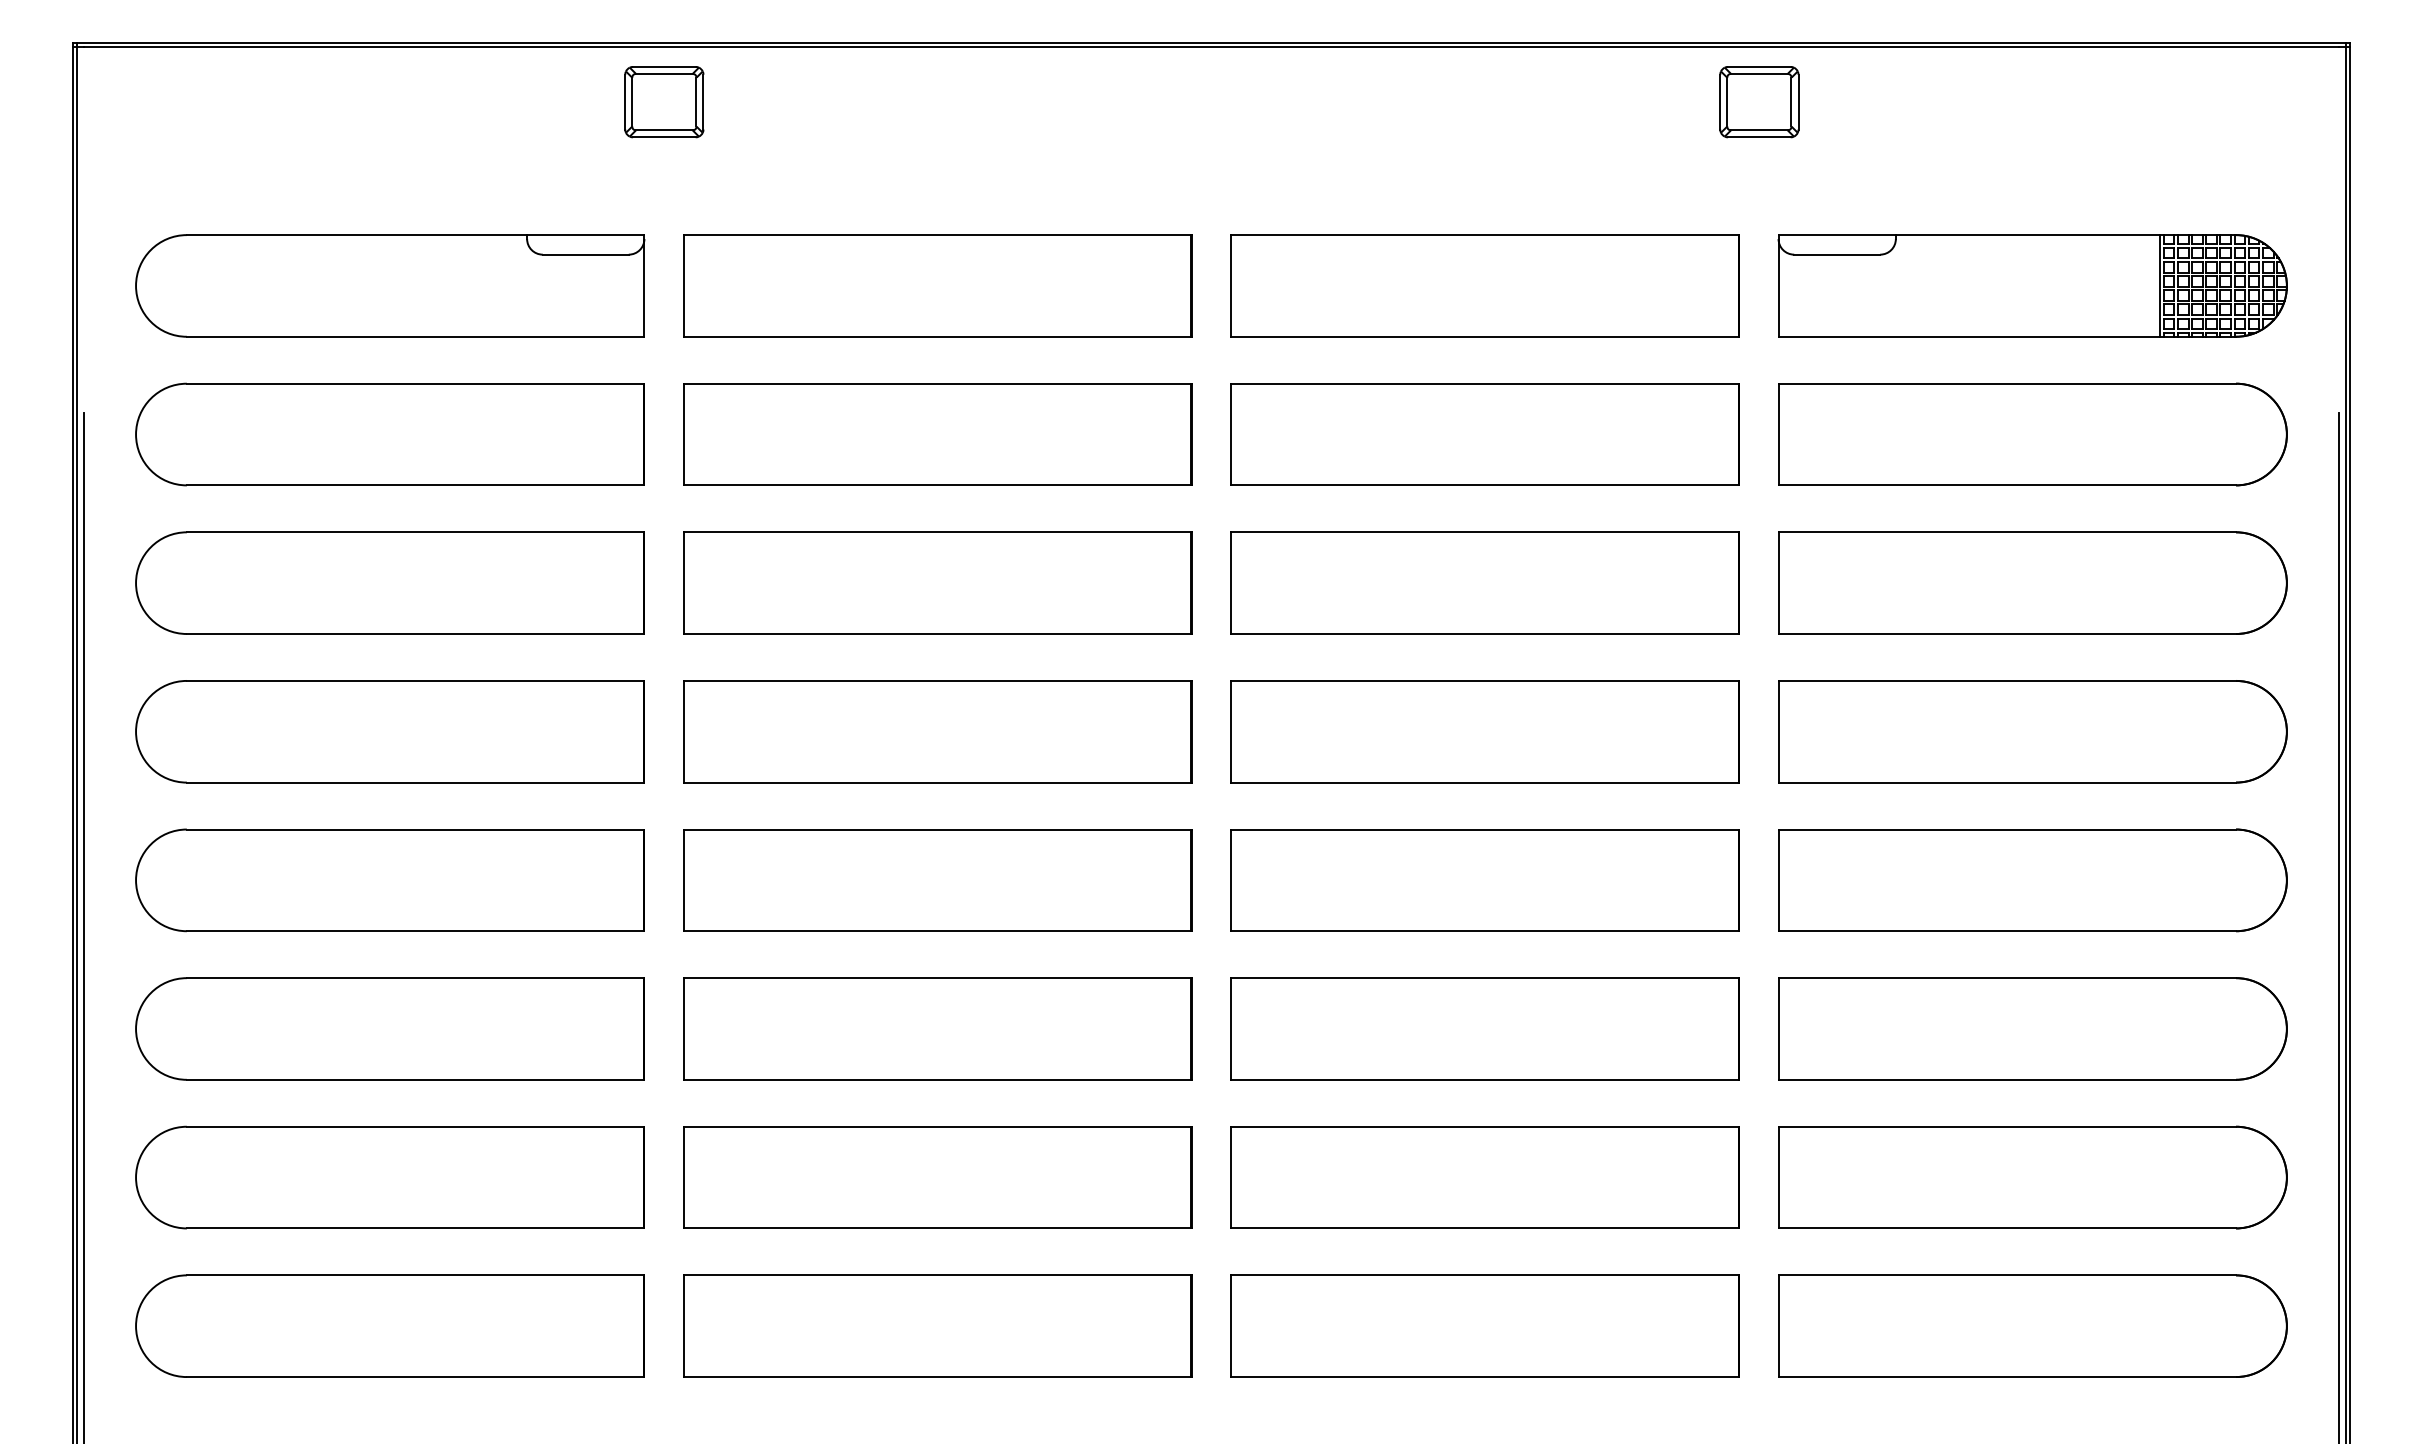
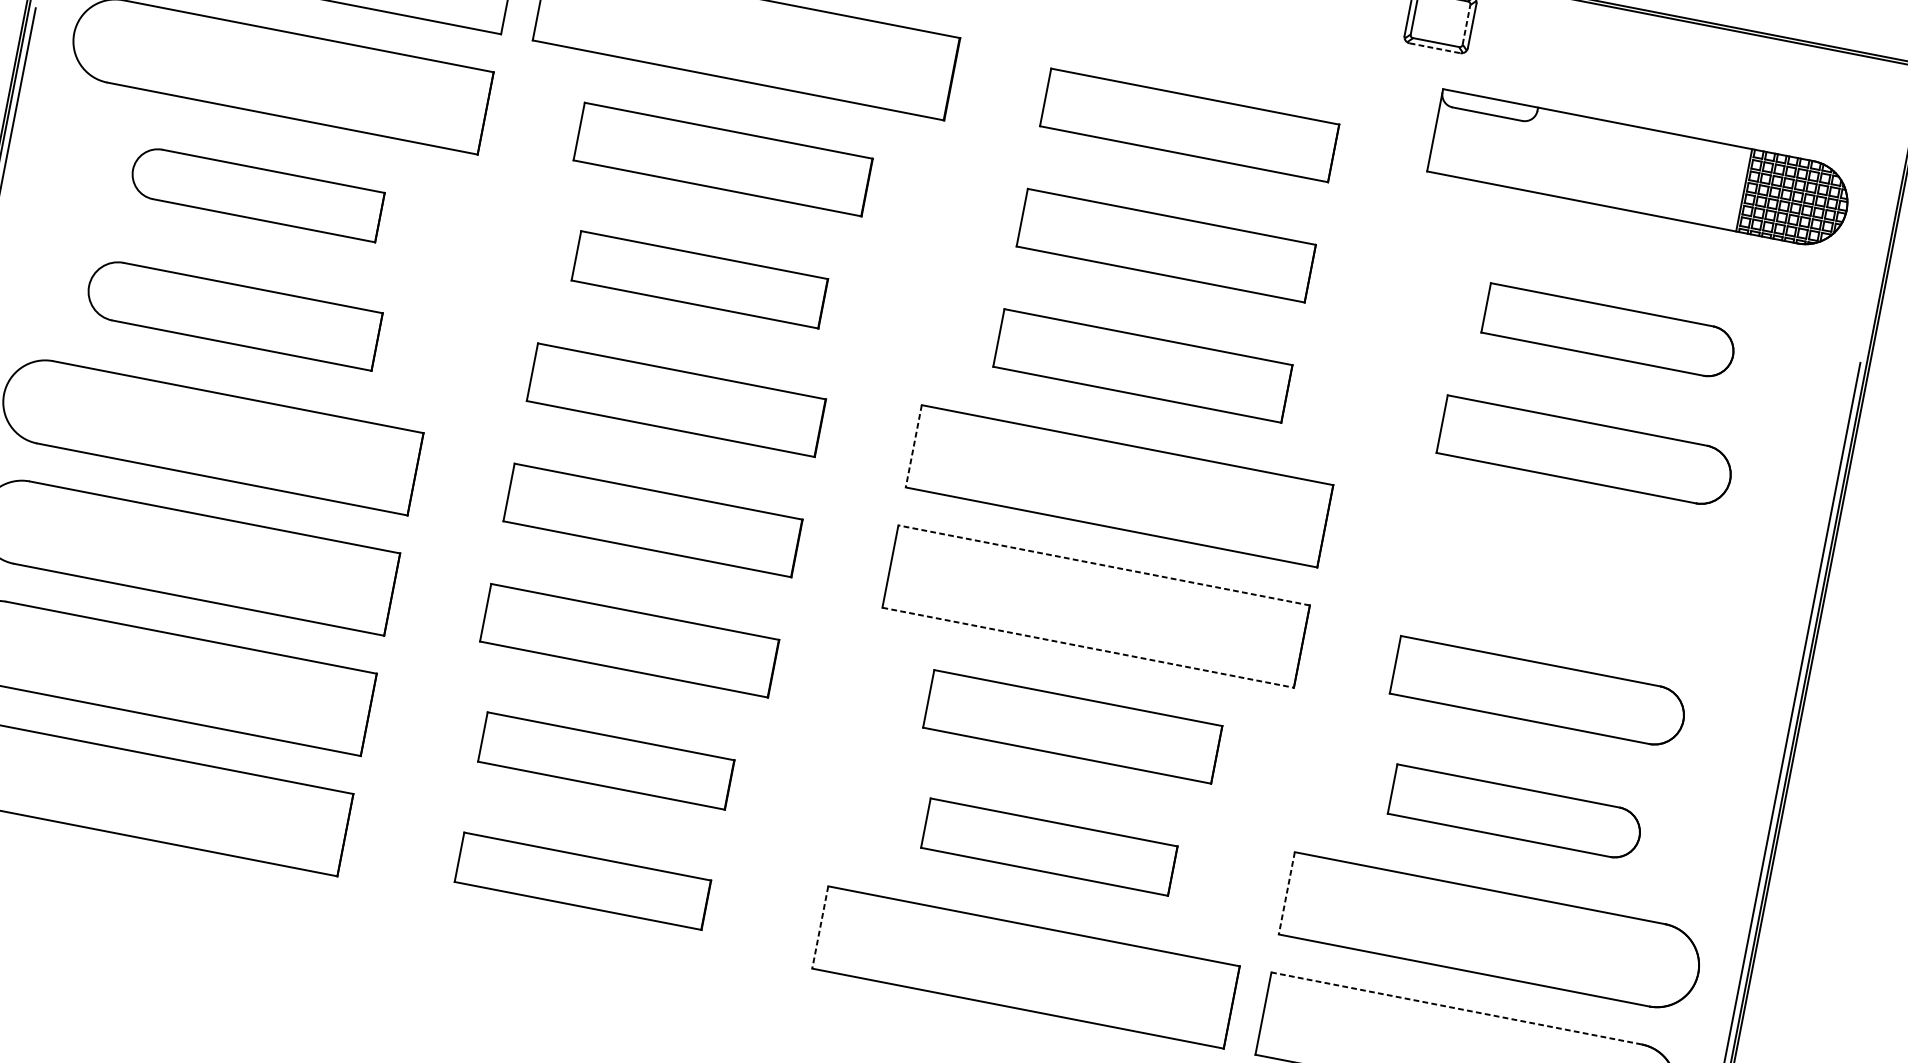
line: (1791, 101) -> (1466, 24), solid -> dashed
line: (1759, 137) -> (1435, 48), solid -> dashed
part: (1484, 285) -> (1189, 124), size x0.7
part: (2032, 285) -> (1640, 169), moved
part: (937, 434) -> (722, 159), size x0.7
part: (1484, 434) -> (1165, 245), size x0.7
part: (2032, 434) -> (1609, 331), size x0.6
part: (389, 582) -> (256, 193), size x0.6
part: (937, 582) -> (699, 279), size x0.6
part: (1484, 582) -> (1142, 365), size x0.7
part: (2032, 582) -> (1586, 451), size x0.7
part: (389, 731) -> (232, 313), size x0.7
part: (937, 731) -> (676, 399), size x0.7
line: (1231, 731) -> (914, 446), solid -> dashed
part: (2032, 731) -> (1562, 572), removed
line: (1484, 829) -> (1103, 565), solid -> dashed
part: (937, 880) -> (652, 520), size x0.7
part: (2032, 880) -> (1539, 692), size x0.7
line: (1485, 931) -> (1088, 648), solid -> dashed
part: (937, 1028) -> (629, 640), size x0.7
part: (1484, 1028) -> (1072, 726), size x0.7
part: (2032, 1028) -> (1515, 812), size x0.6
part: (937, 1177) -> (606, 760), size x0.6
part: (1484, 1177) -> (1048, 846), size x0.6
line: (1778, 1177) -> (1286, 893), solid -> dashed
line: (2007, 1275) -> (1456, 1008), solid -> dashed
part: (937, 1325) -> (582, 880), size x0.6
line: (1231, 1326) -> (820, 927), solid -> dashed

